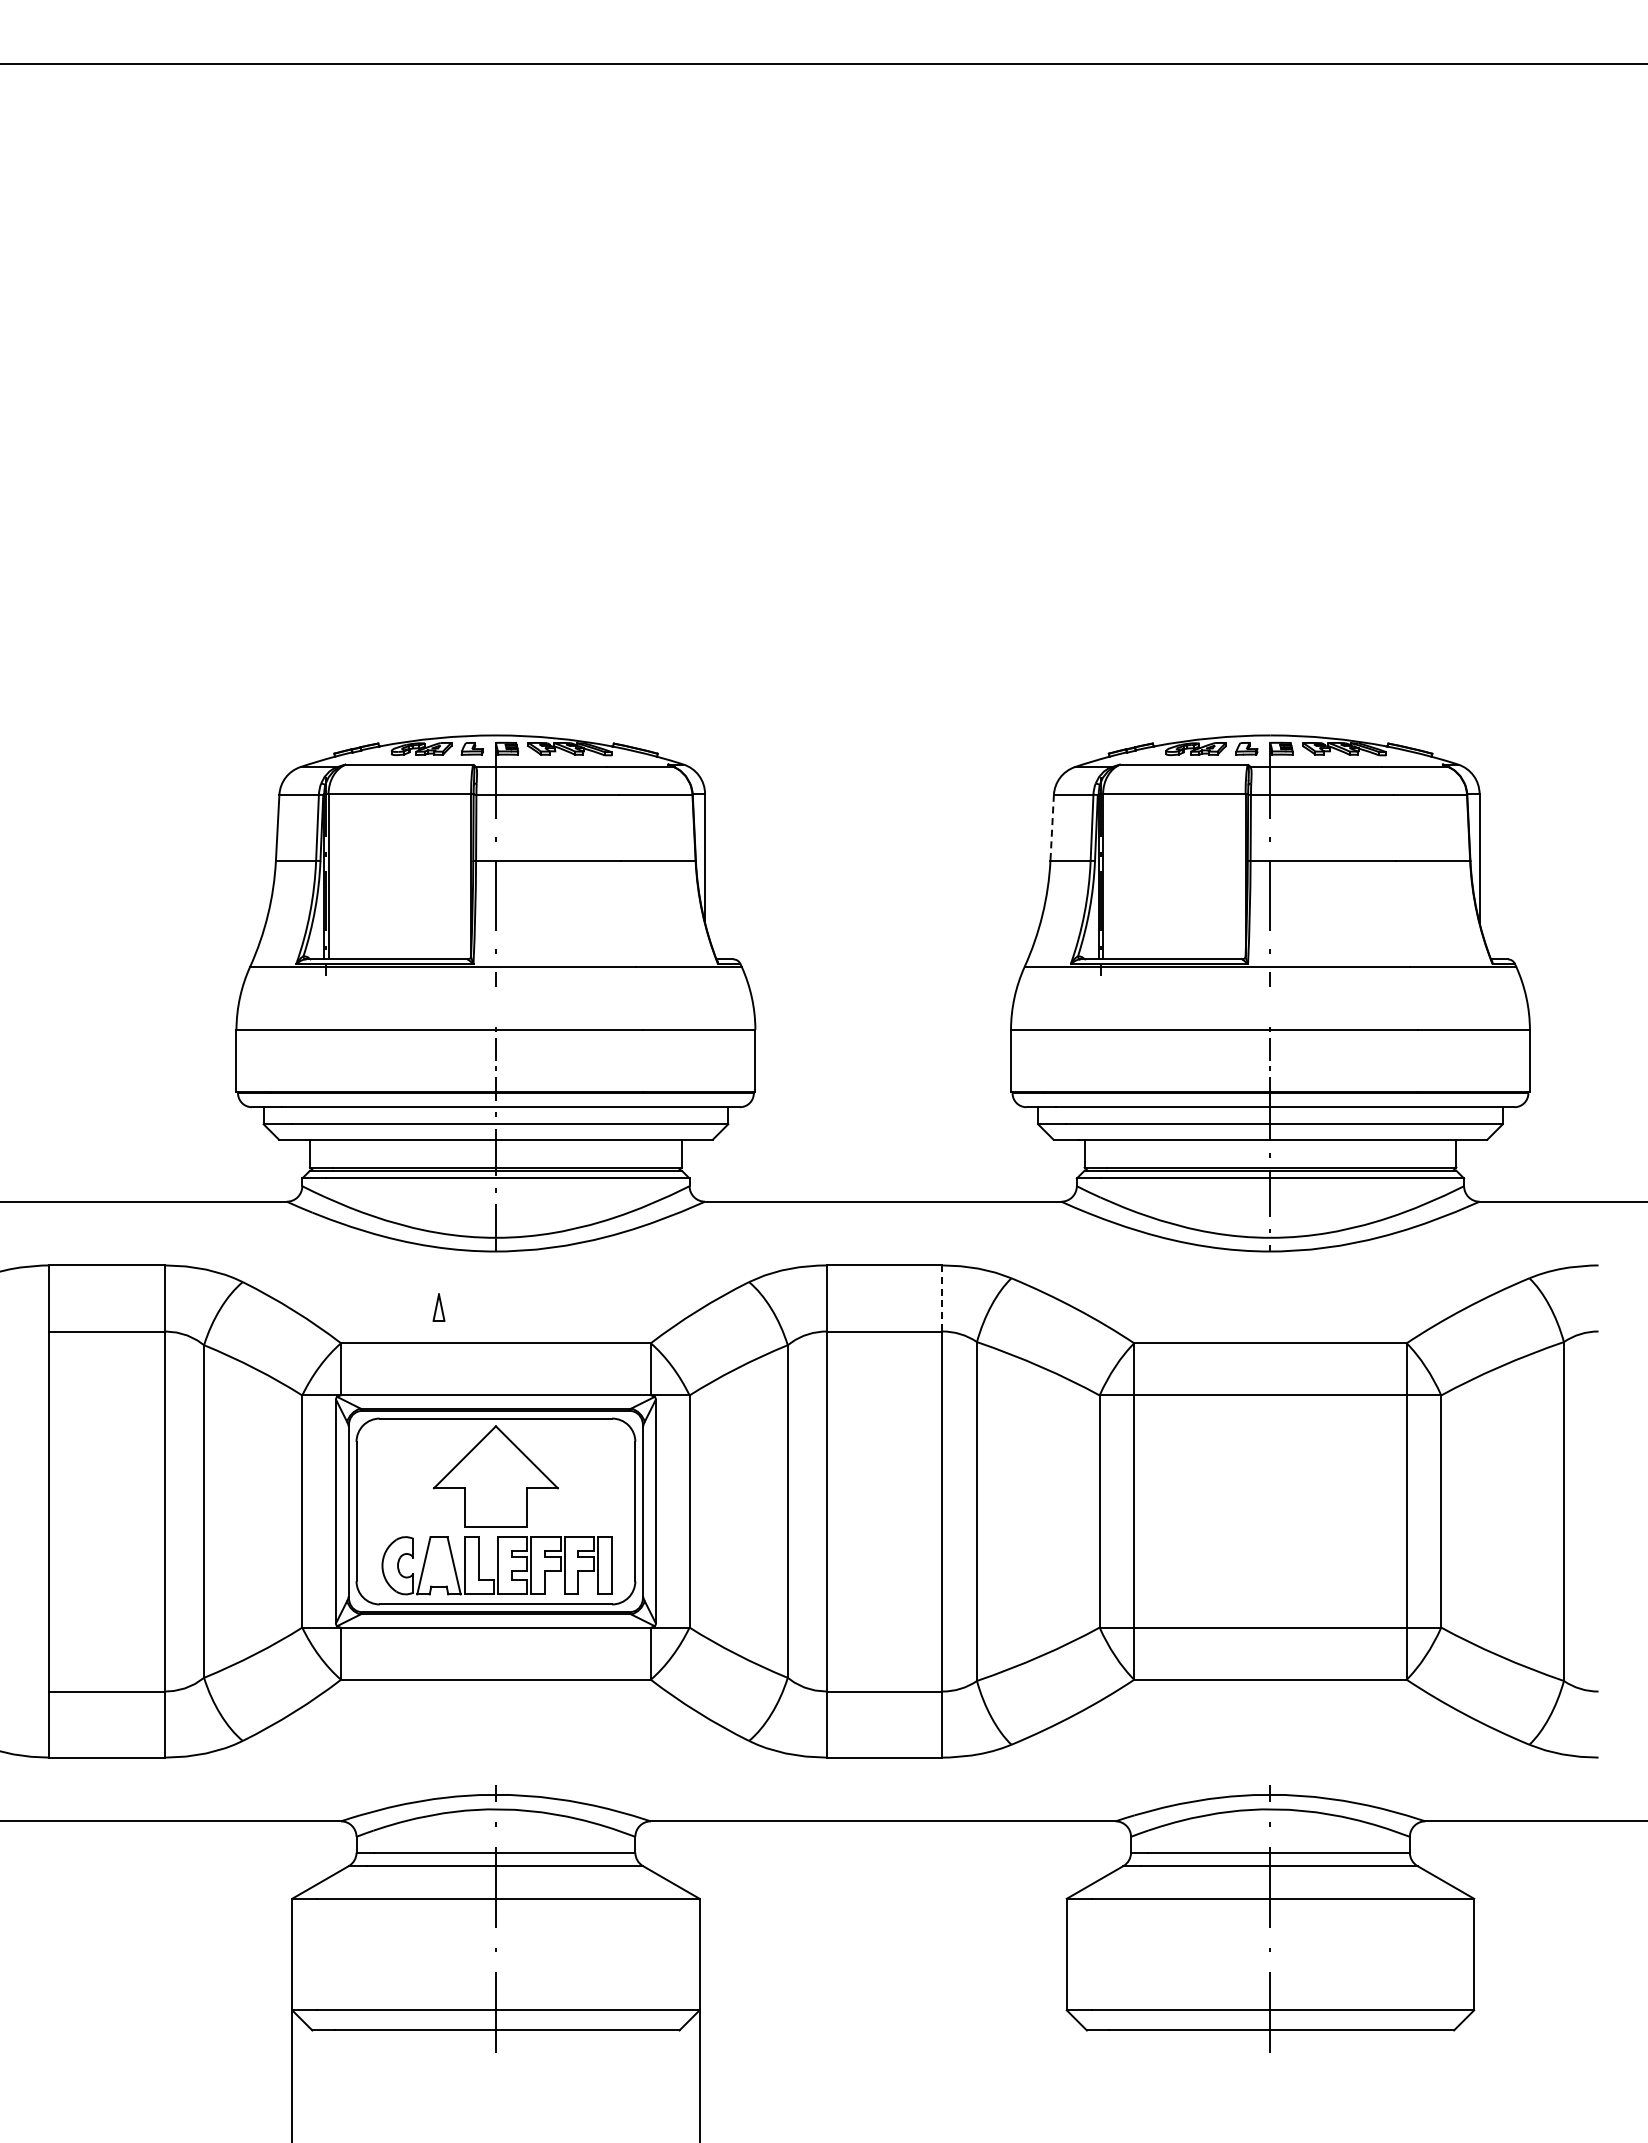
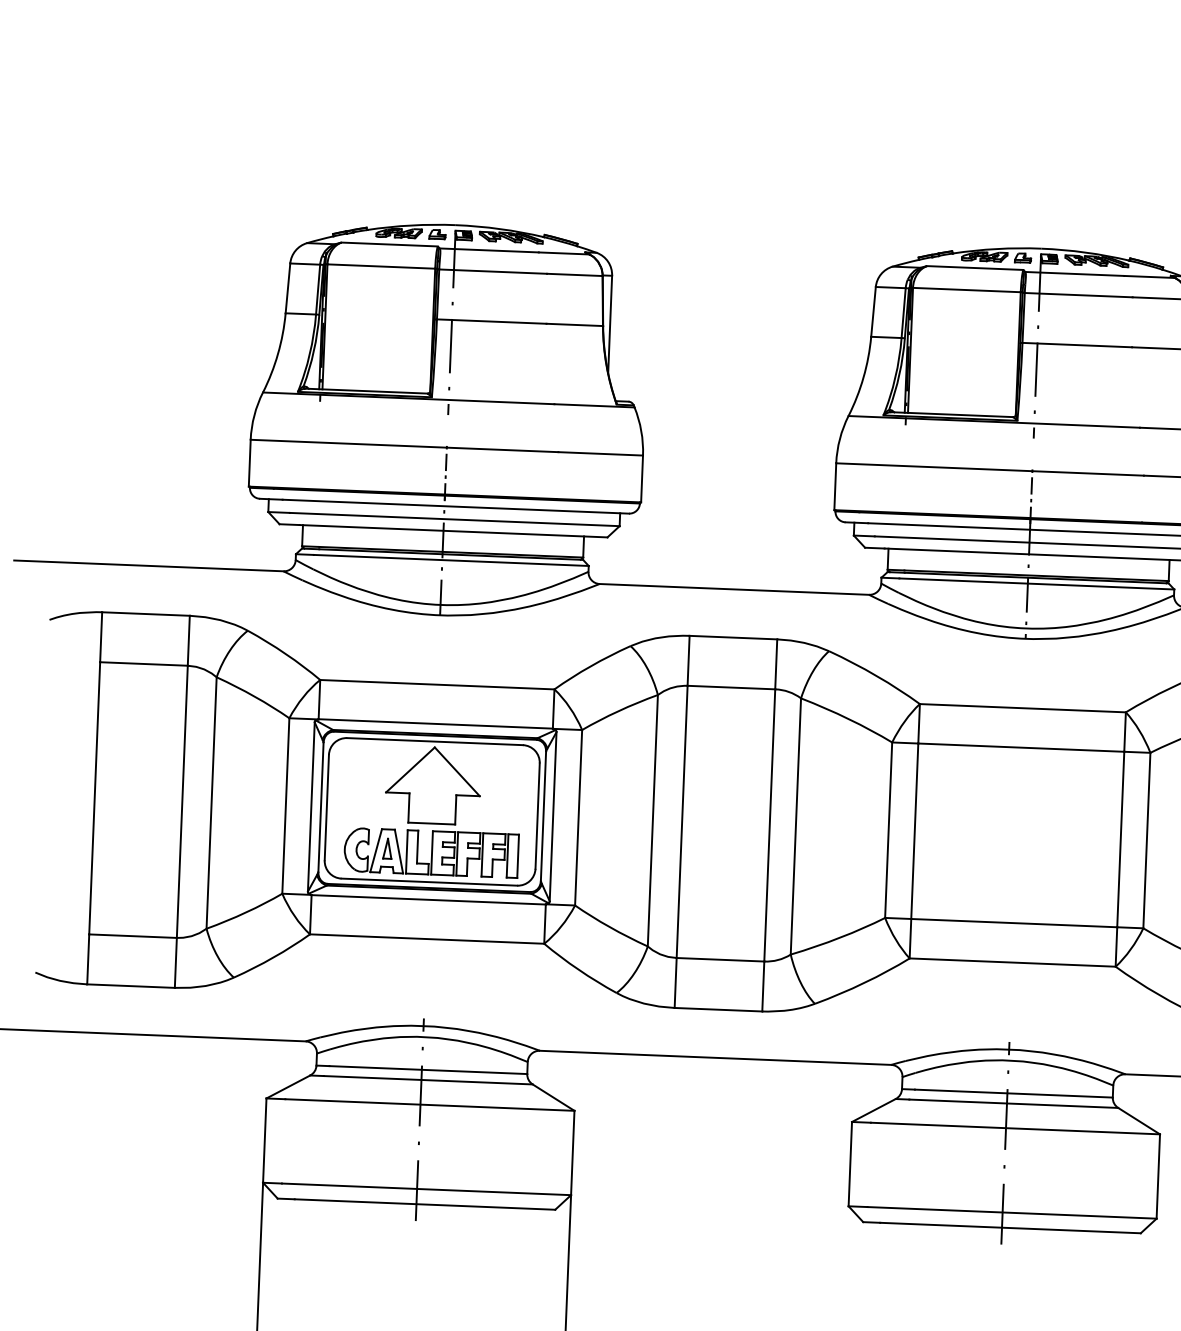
line: (1052, 828) -> (873, 312), dashed -> solid
line: (942, 1298) -> (776, 664), dashed -> solid
part: (438, 1307) -> (387, 848), moved

